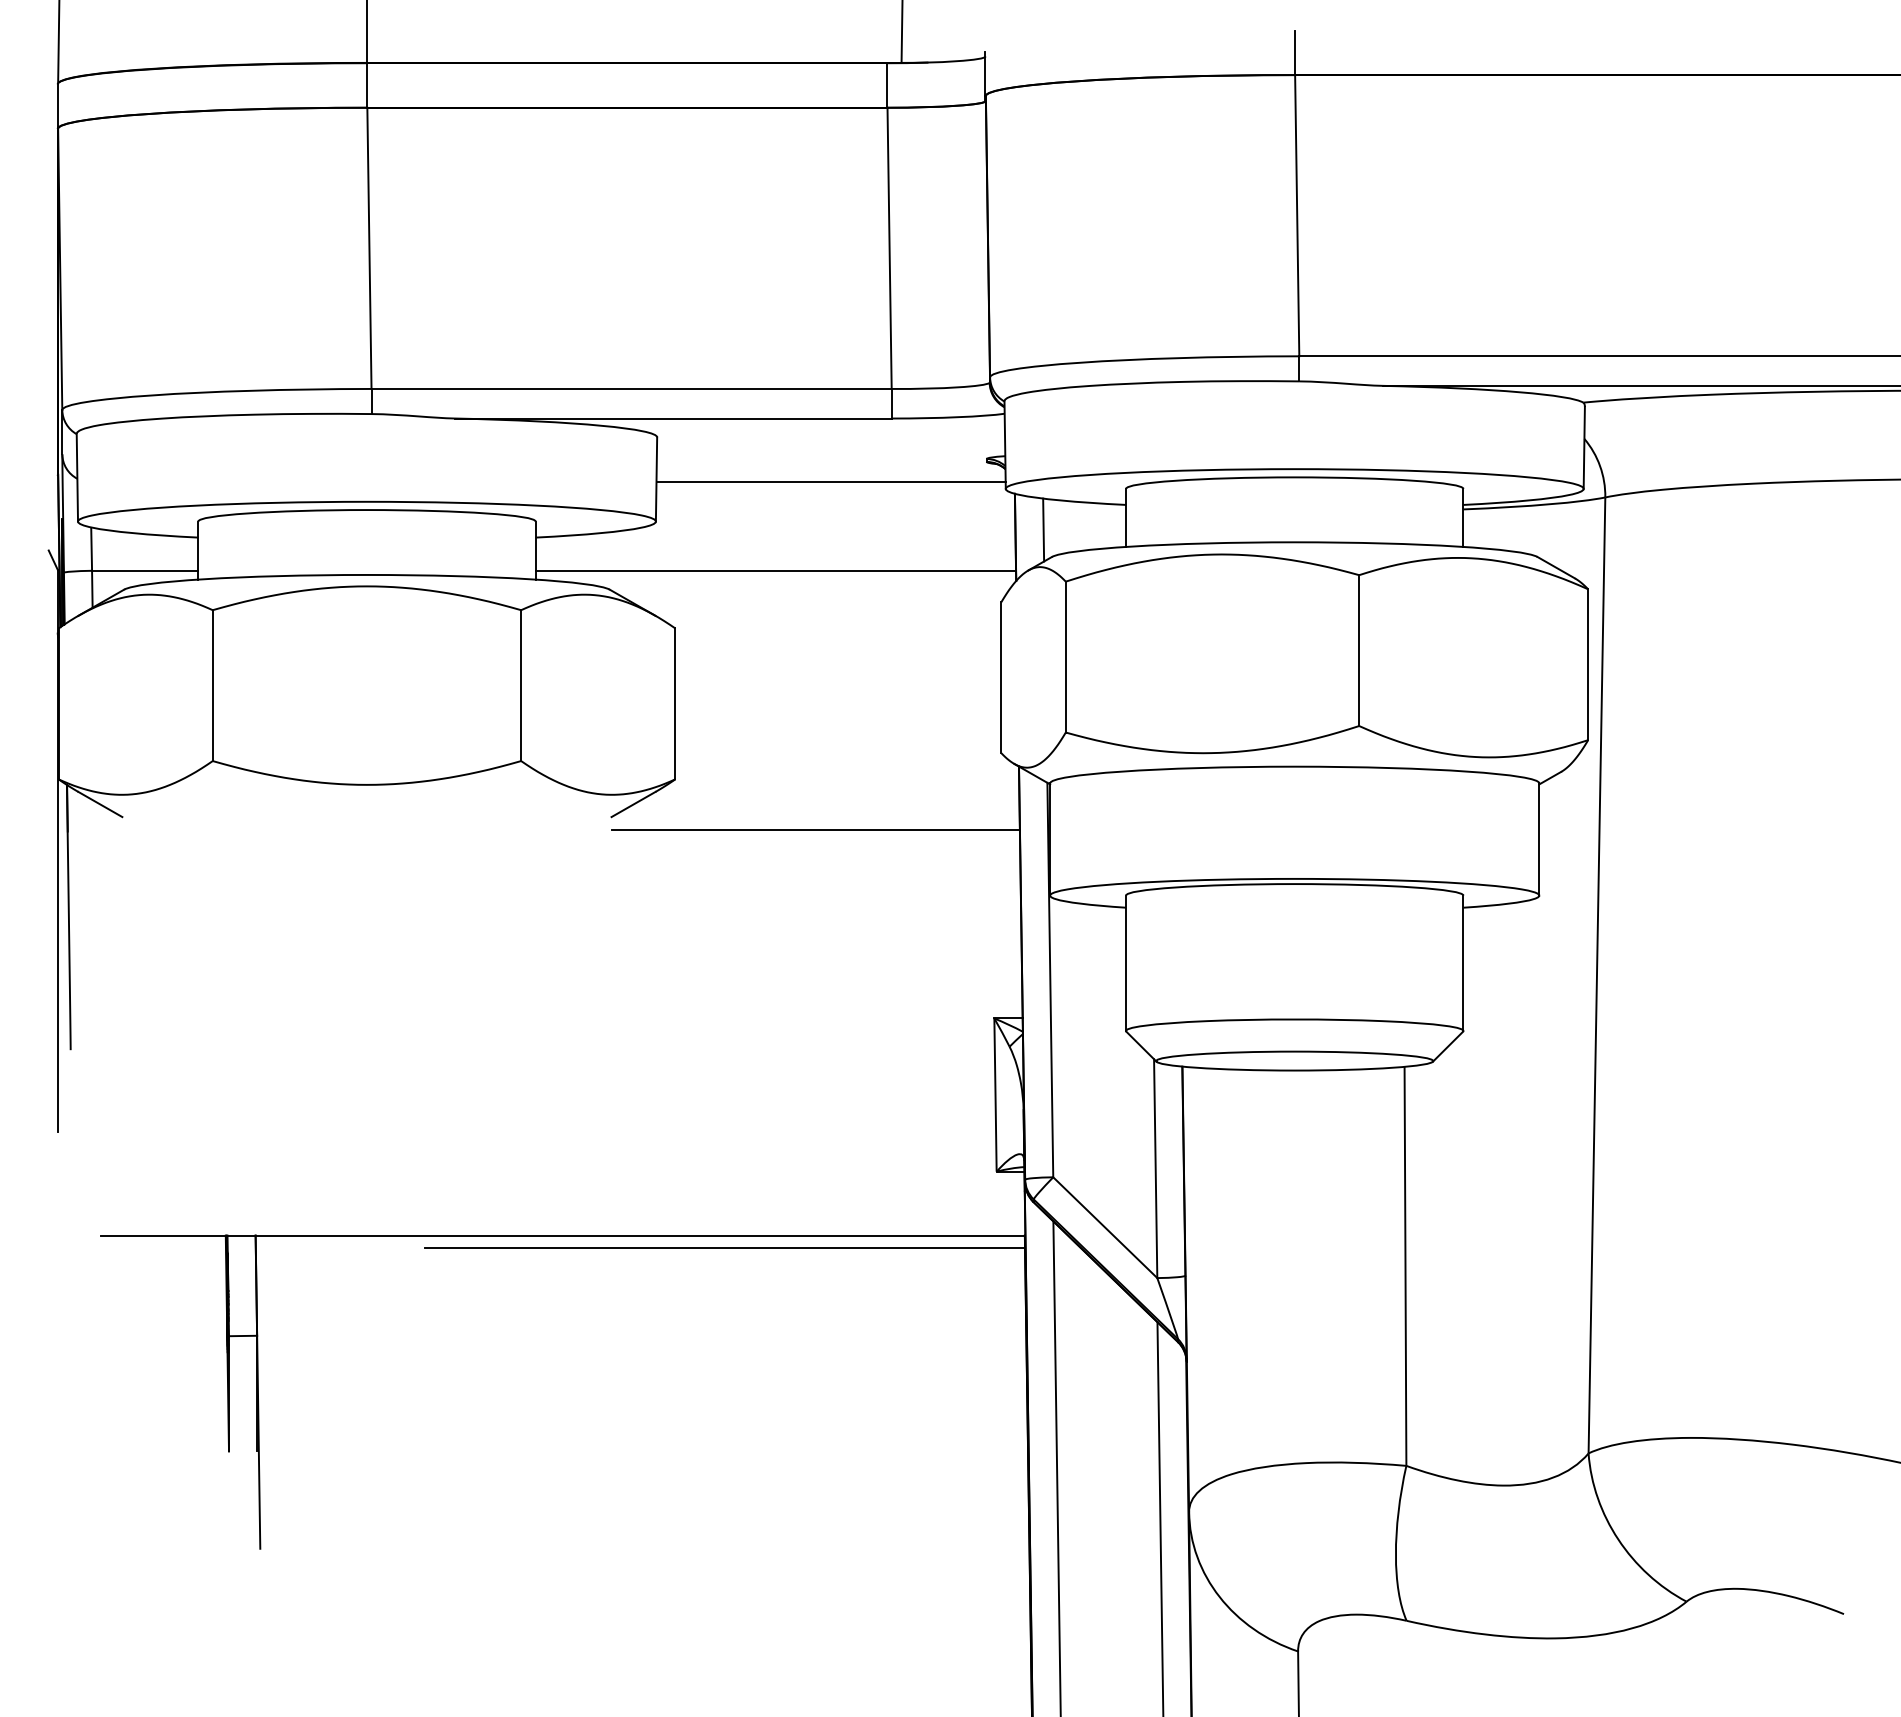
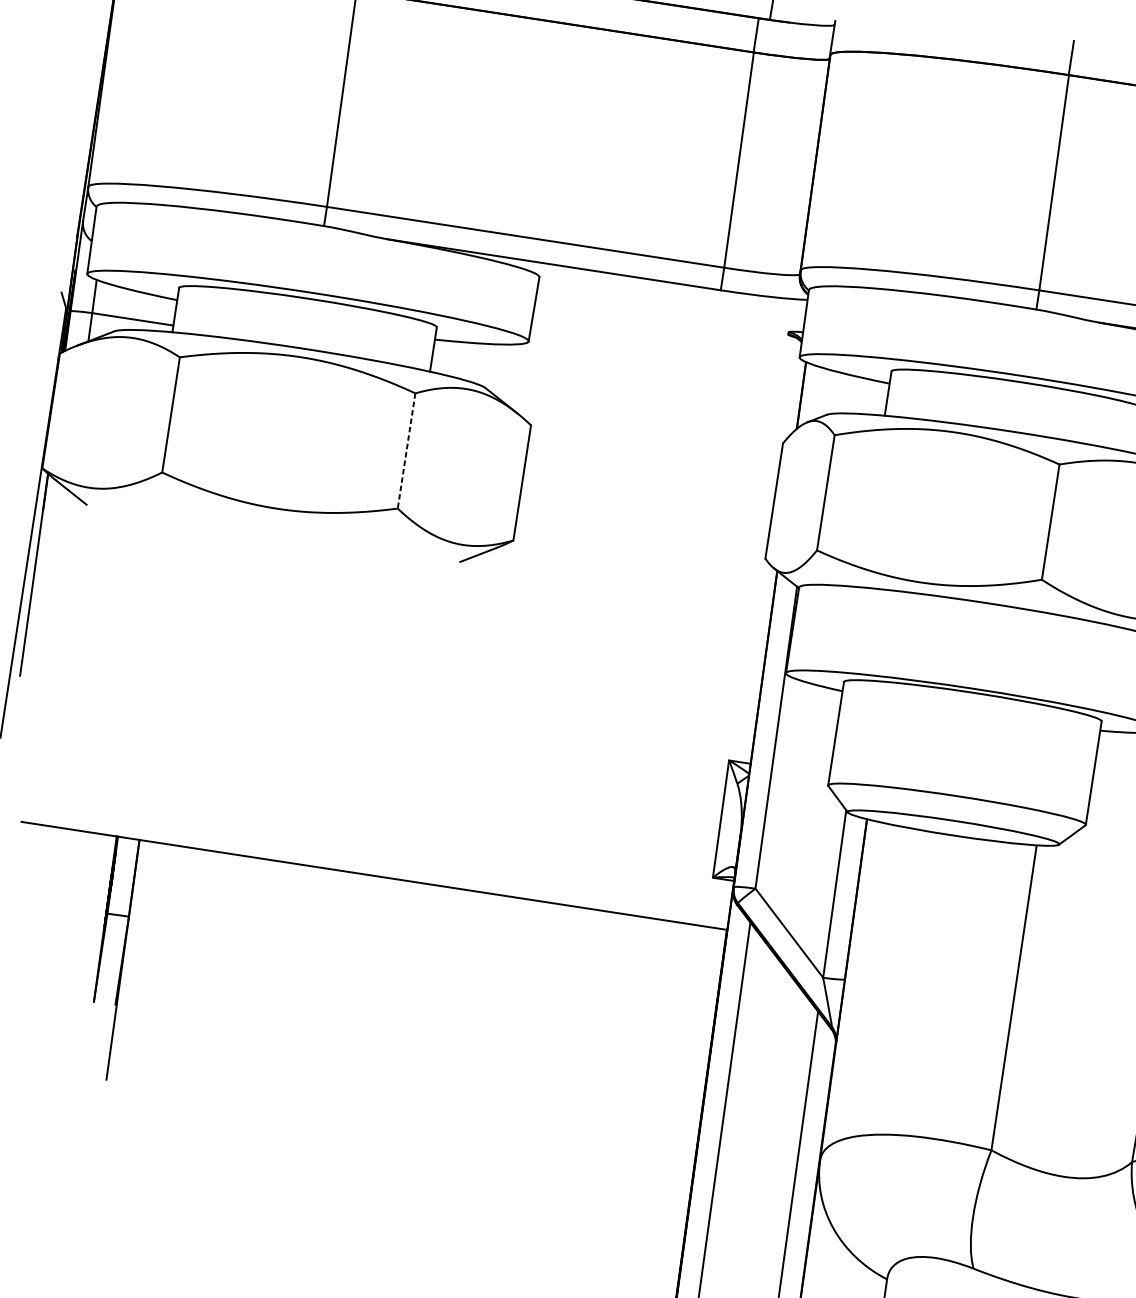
line: (830, 482) -> (666, 331), removed
line: (1043, 529) -> (823, 392), removed
line: (775, 570) -> (614, 392), removed
line: (521, 686) -> (406, 451), solid -> dashed
line: (815, 829) -> (614, 595), removed
line: (724, 1248) -> (496, 904), removed

